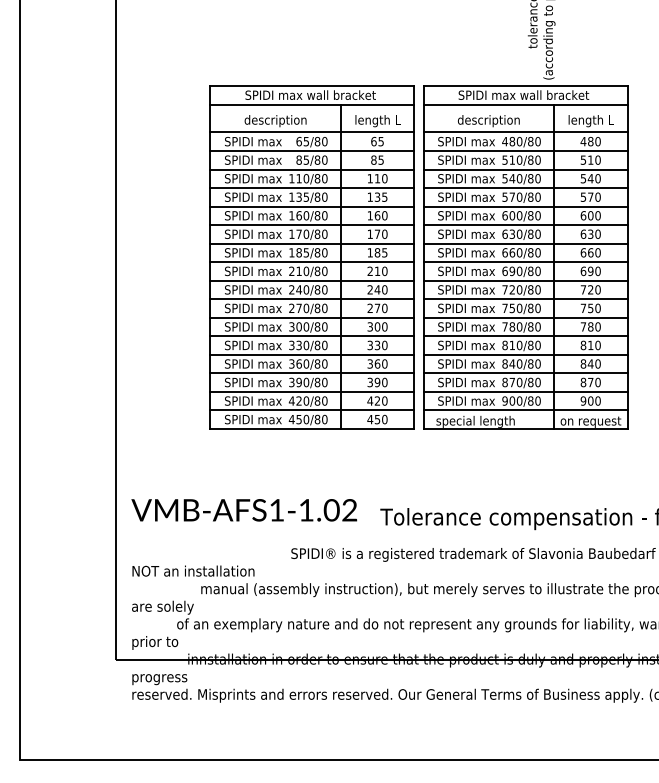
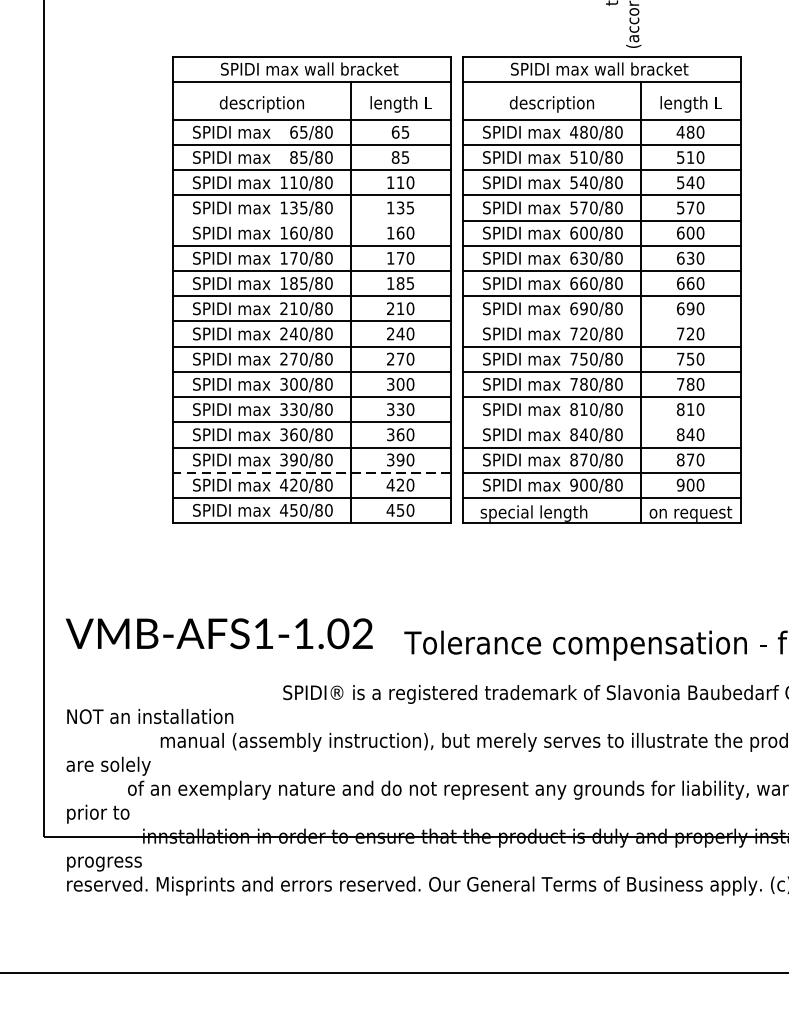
line: (312, 206) -> (312, 220), removed
line: (525, 280) -> (601, 321), removed
line: (525, 354) -> (601, 421), removed
line: (312, 391) -> (312, 472), solid -> dashed

